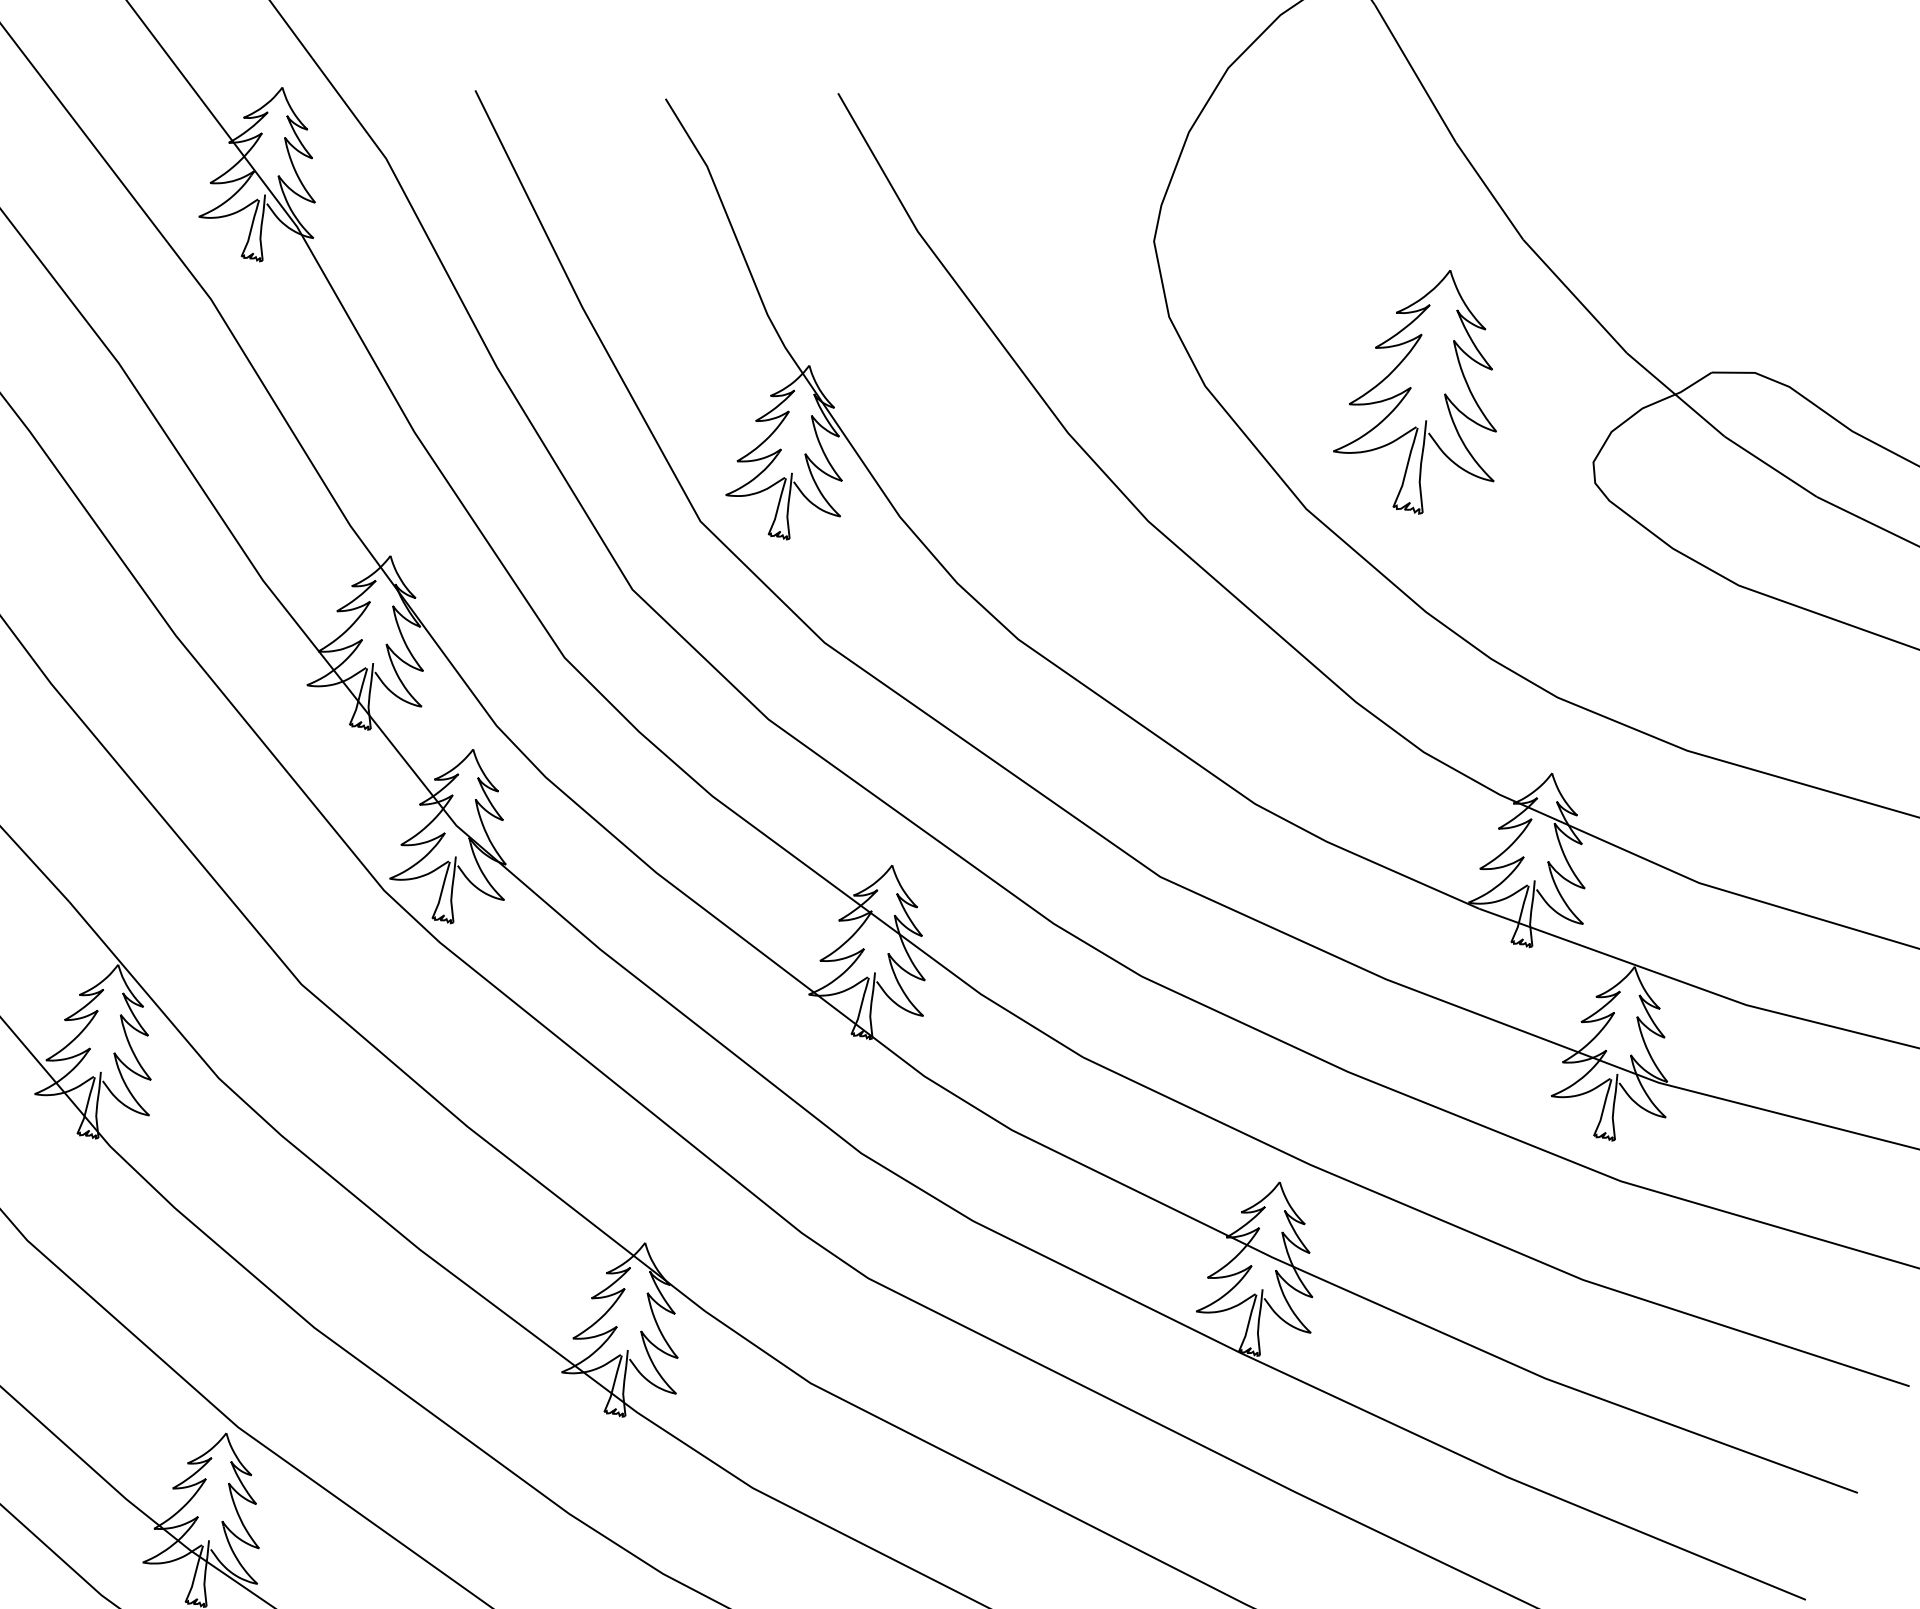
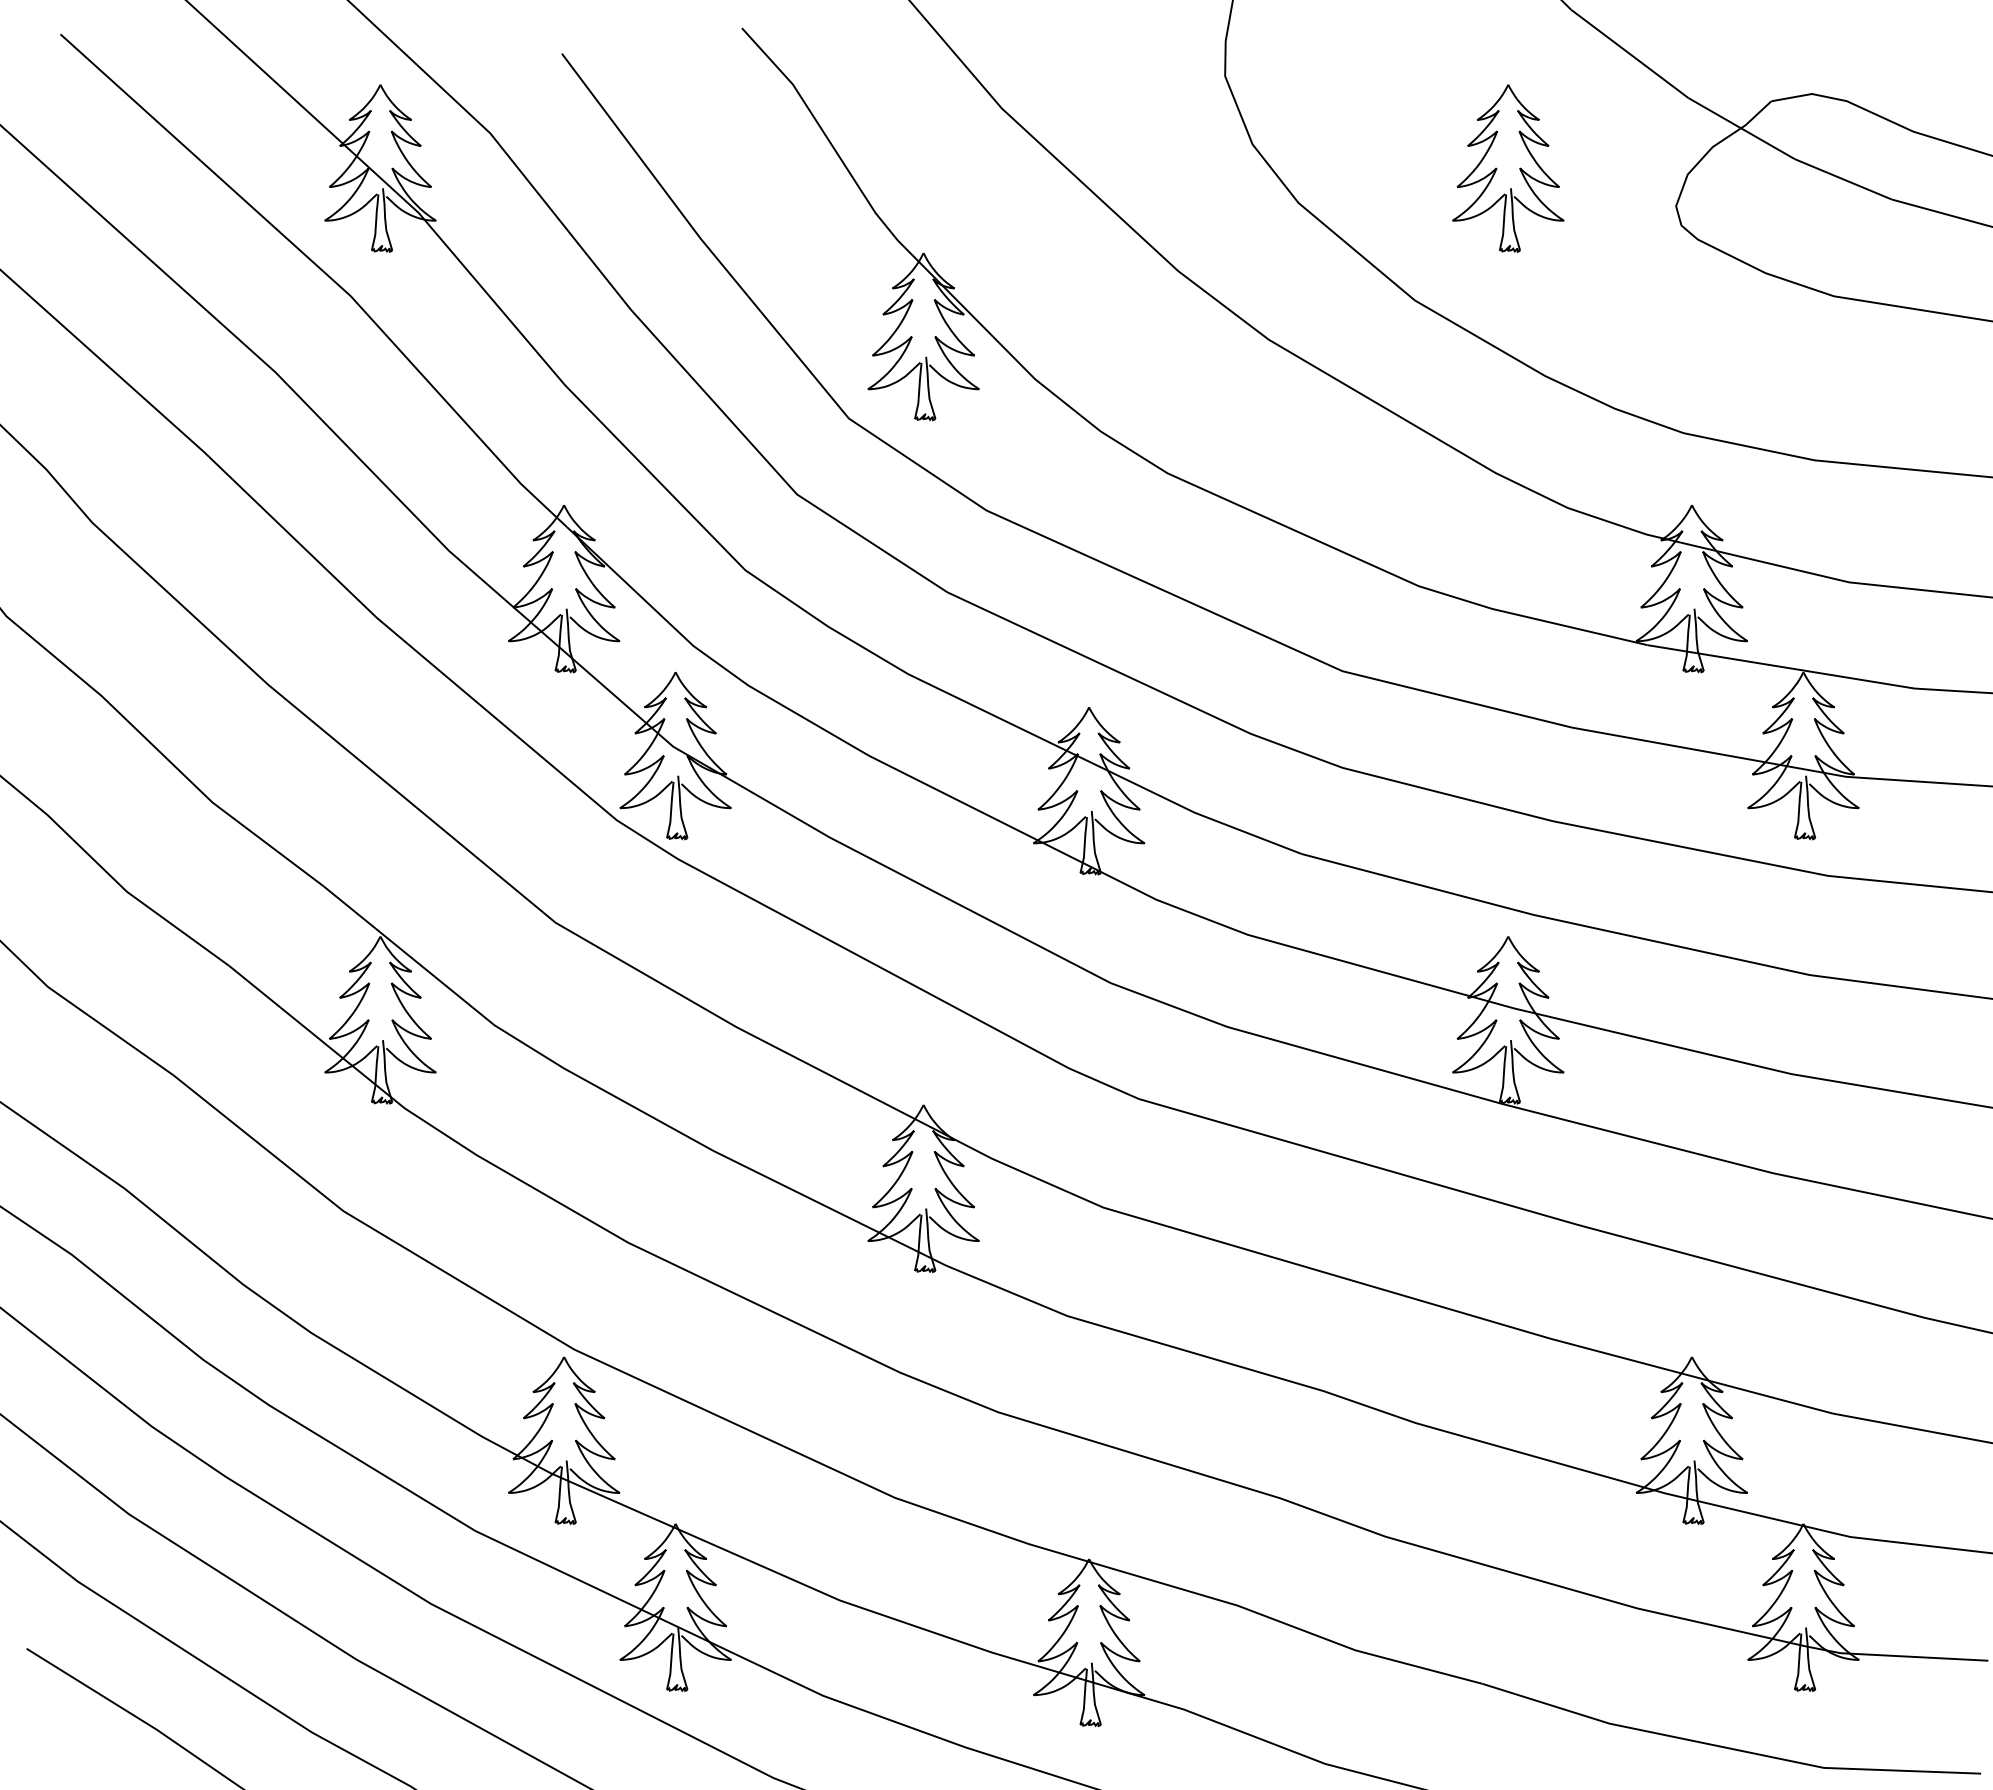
part: (1428, 391) -> (1508, 168), size x0.71

